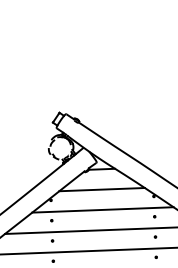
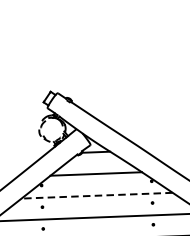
line: (102, 209) -> (96, 195), solid -> dashed

